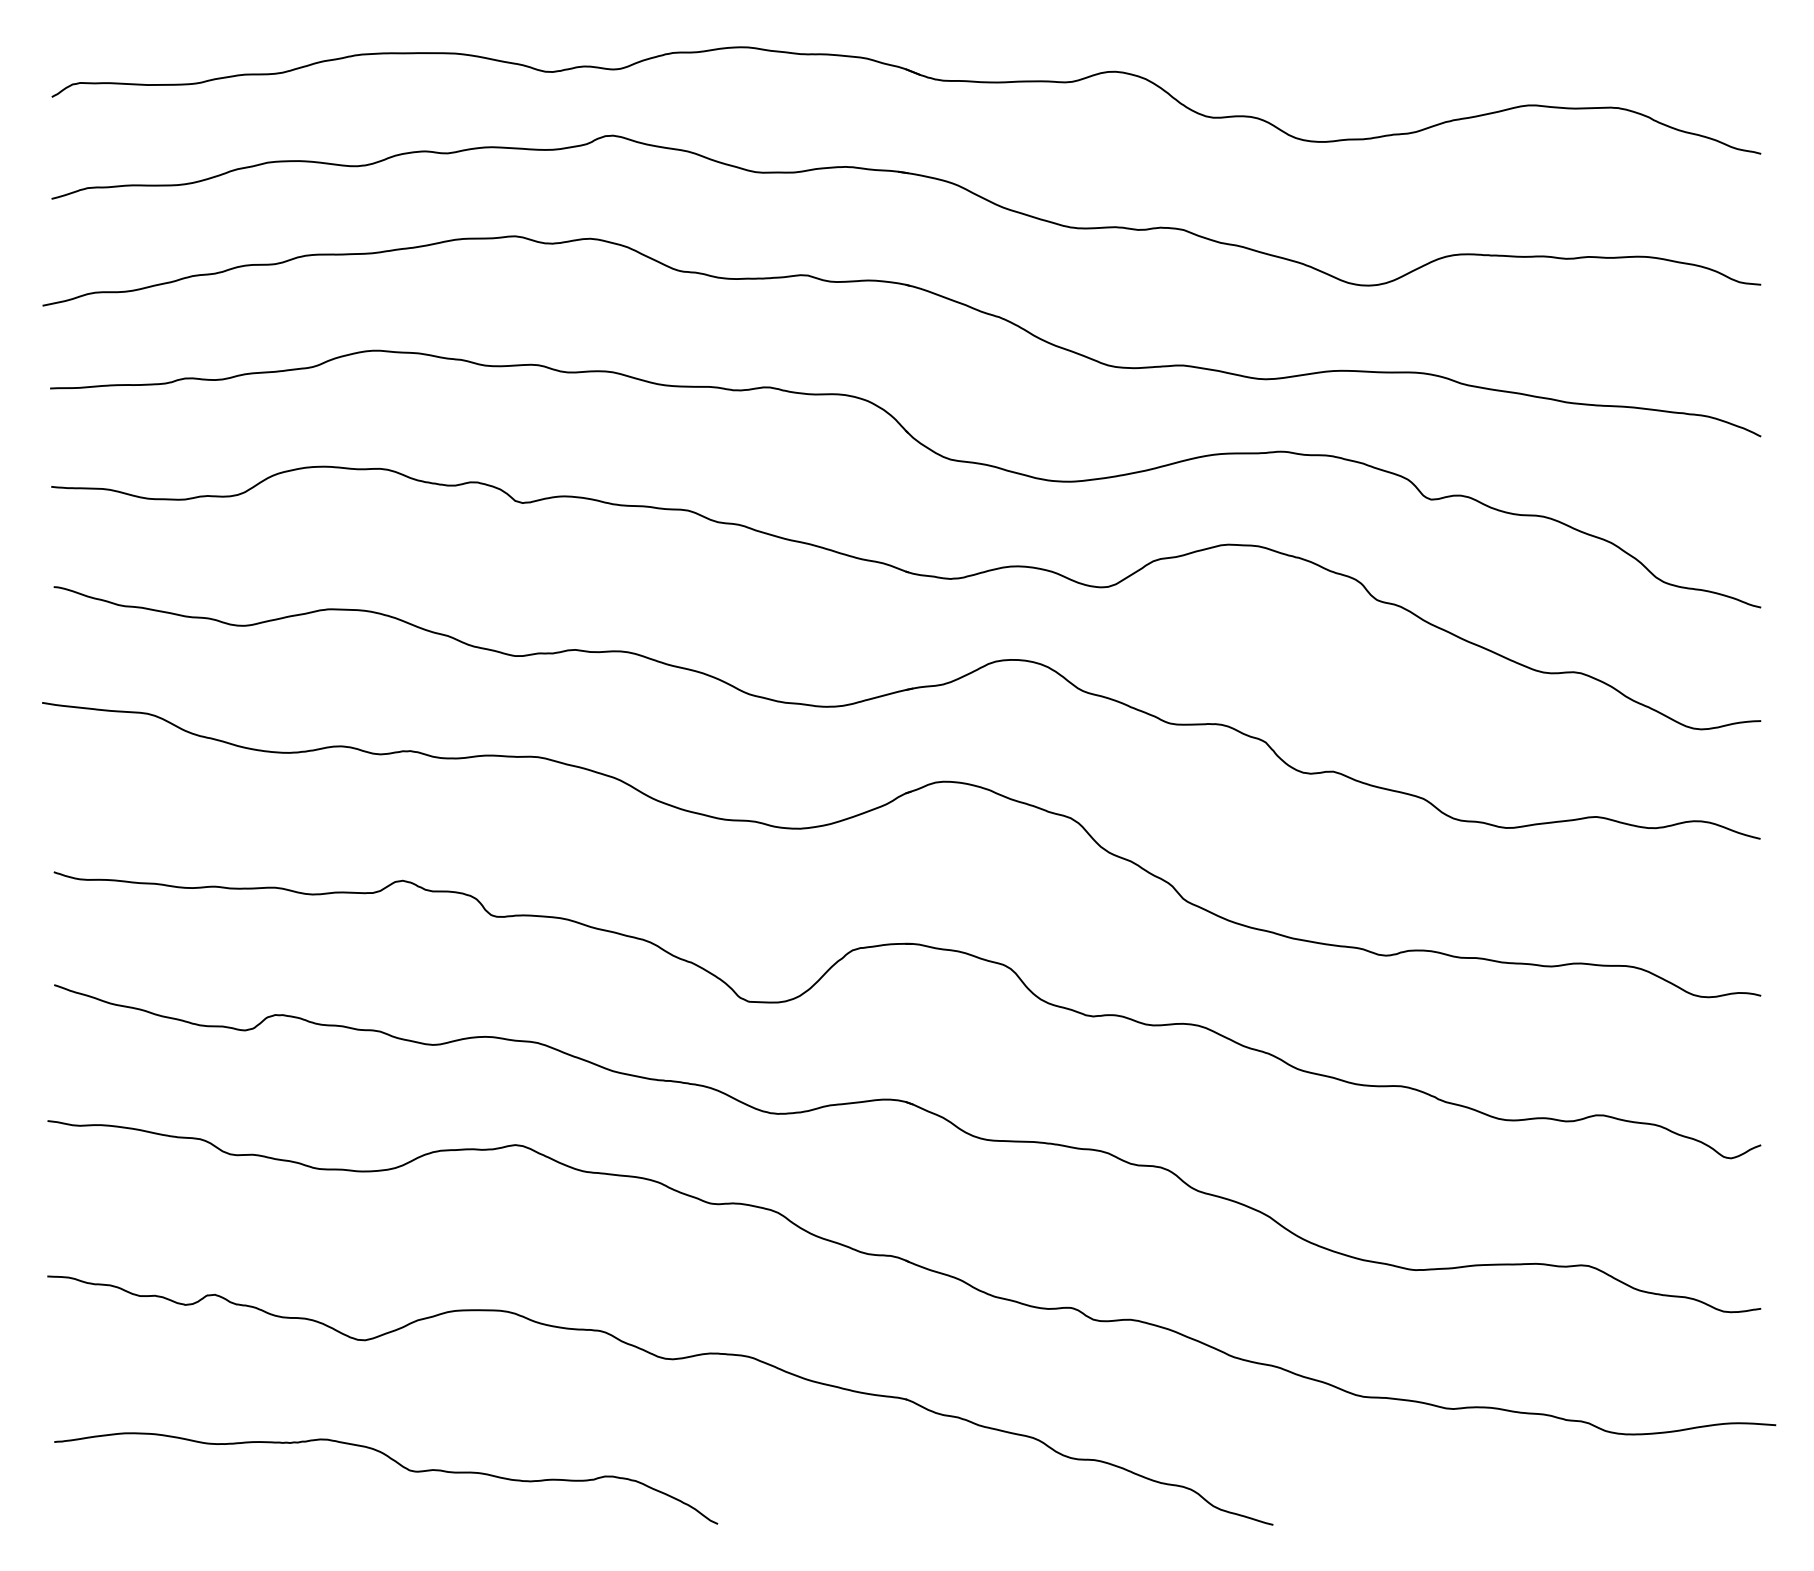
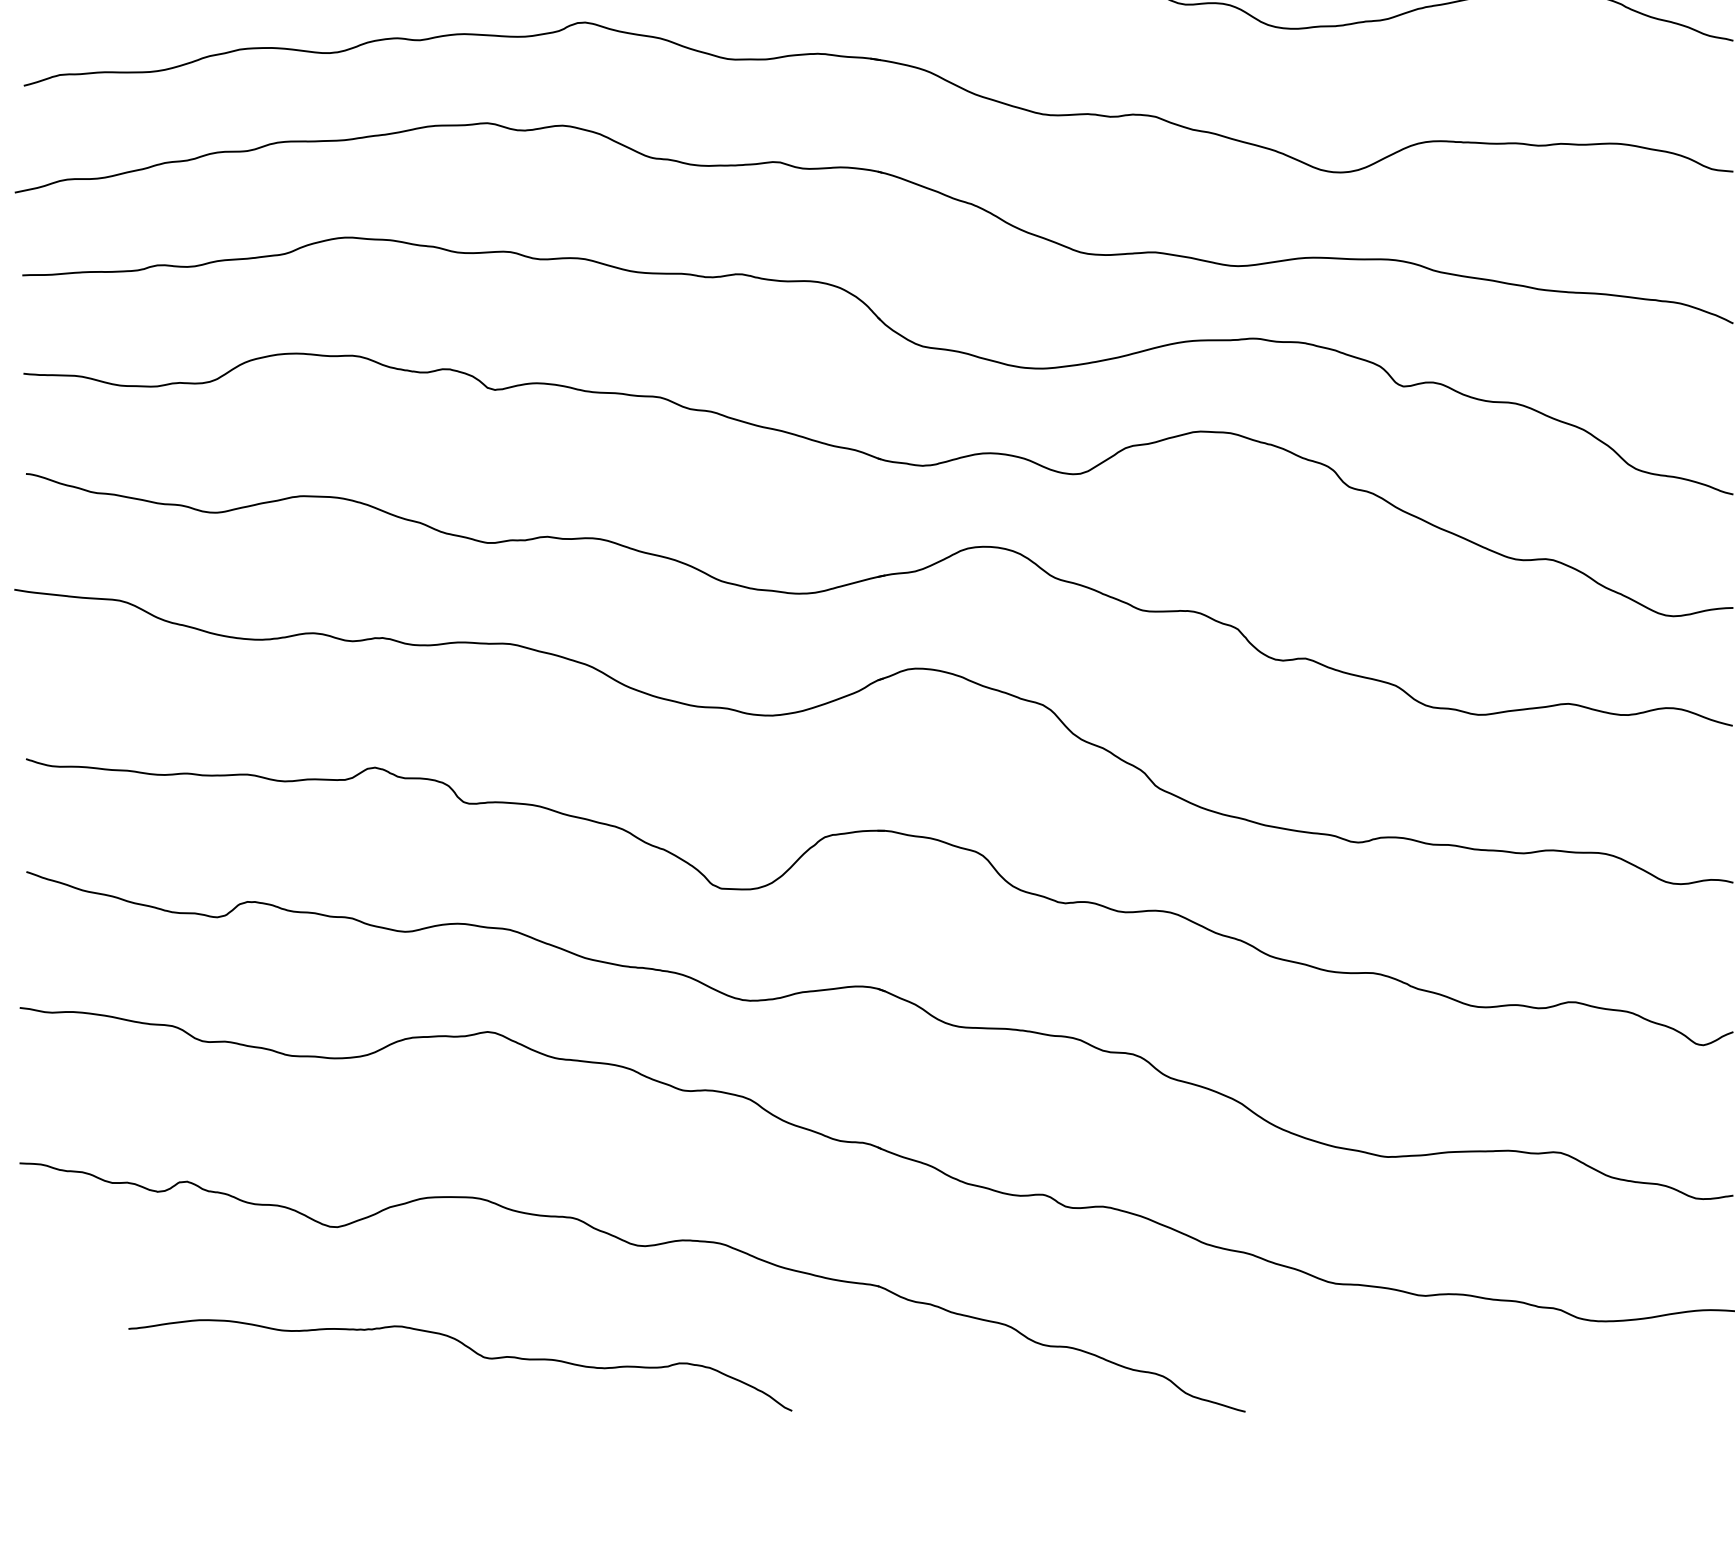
curve: (396, 1463) -> (470, 1350), moved

